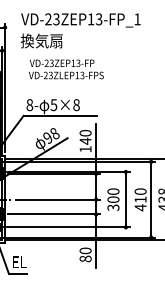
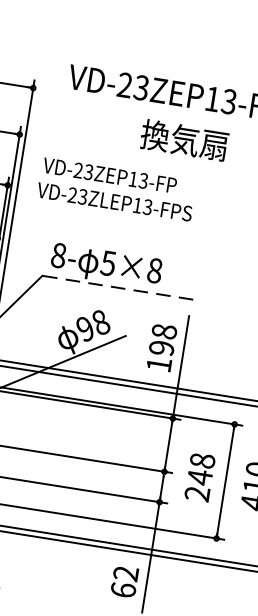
text: (41, 40) -> (184, 139), moved
text: (66, 69) -> (117, 189), moved
line: (60, 115) -> (118, 286), solid -> dashed
text: (85, 136) -> (163, 338), 140 -> 198
text: (113, 199) -> (200, 476), 300 -> 248
text: (85, 254) -> (124, 581), 80 -> 62

